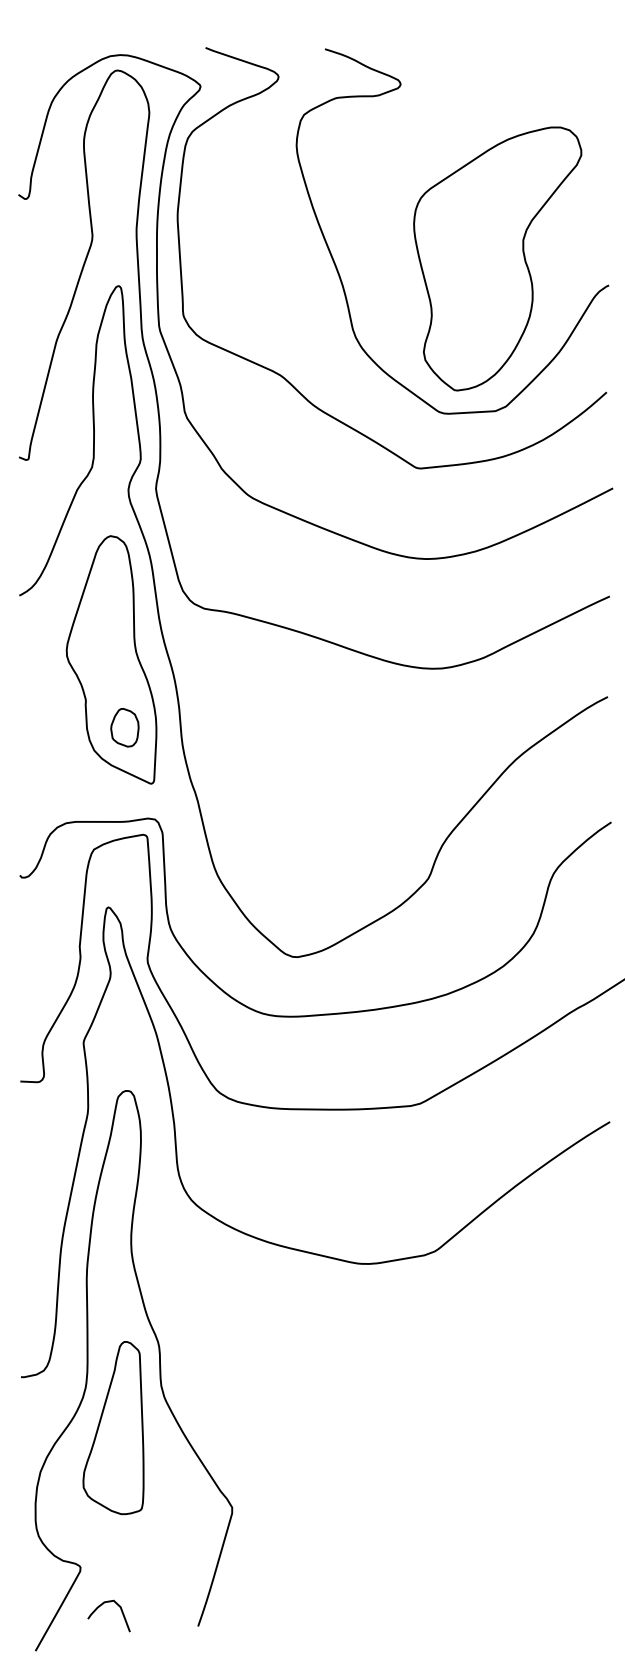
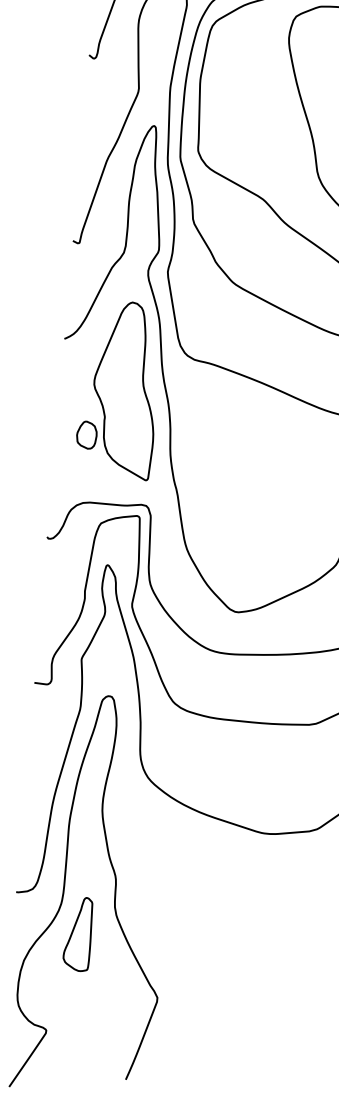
part: (124, 727) -> (86, 434), moved
part: (113, 1428) -> (78, 934), size x0.6
curve: (102, 1605) -> (59, 1058), removed

